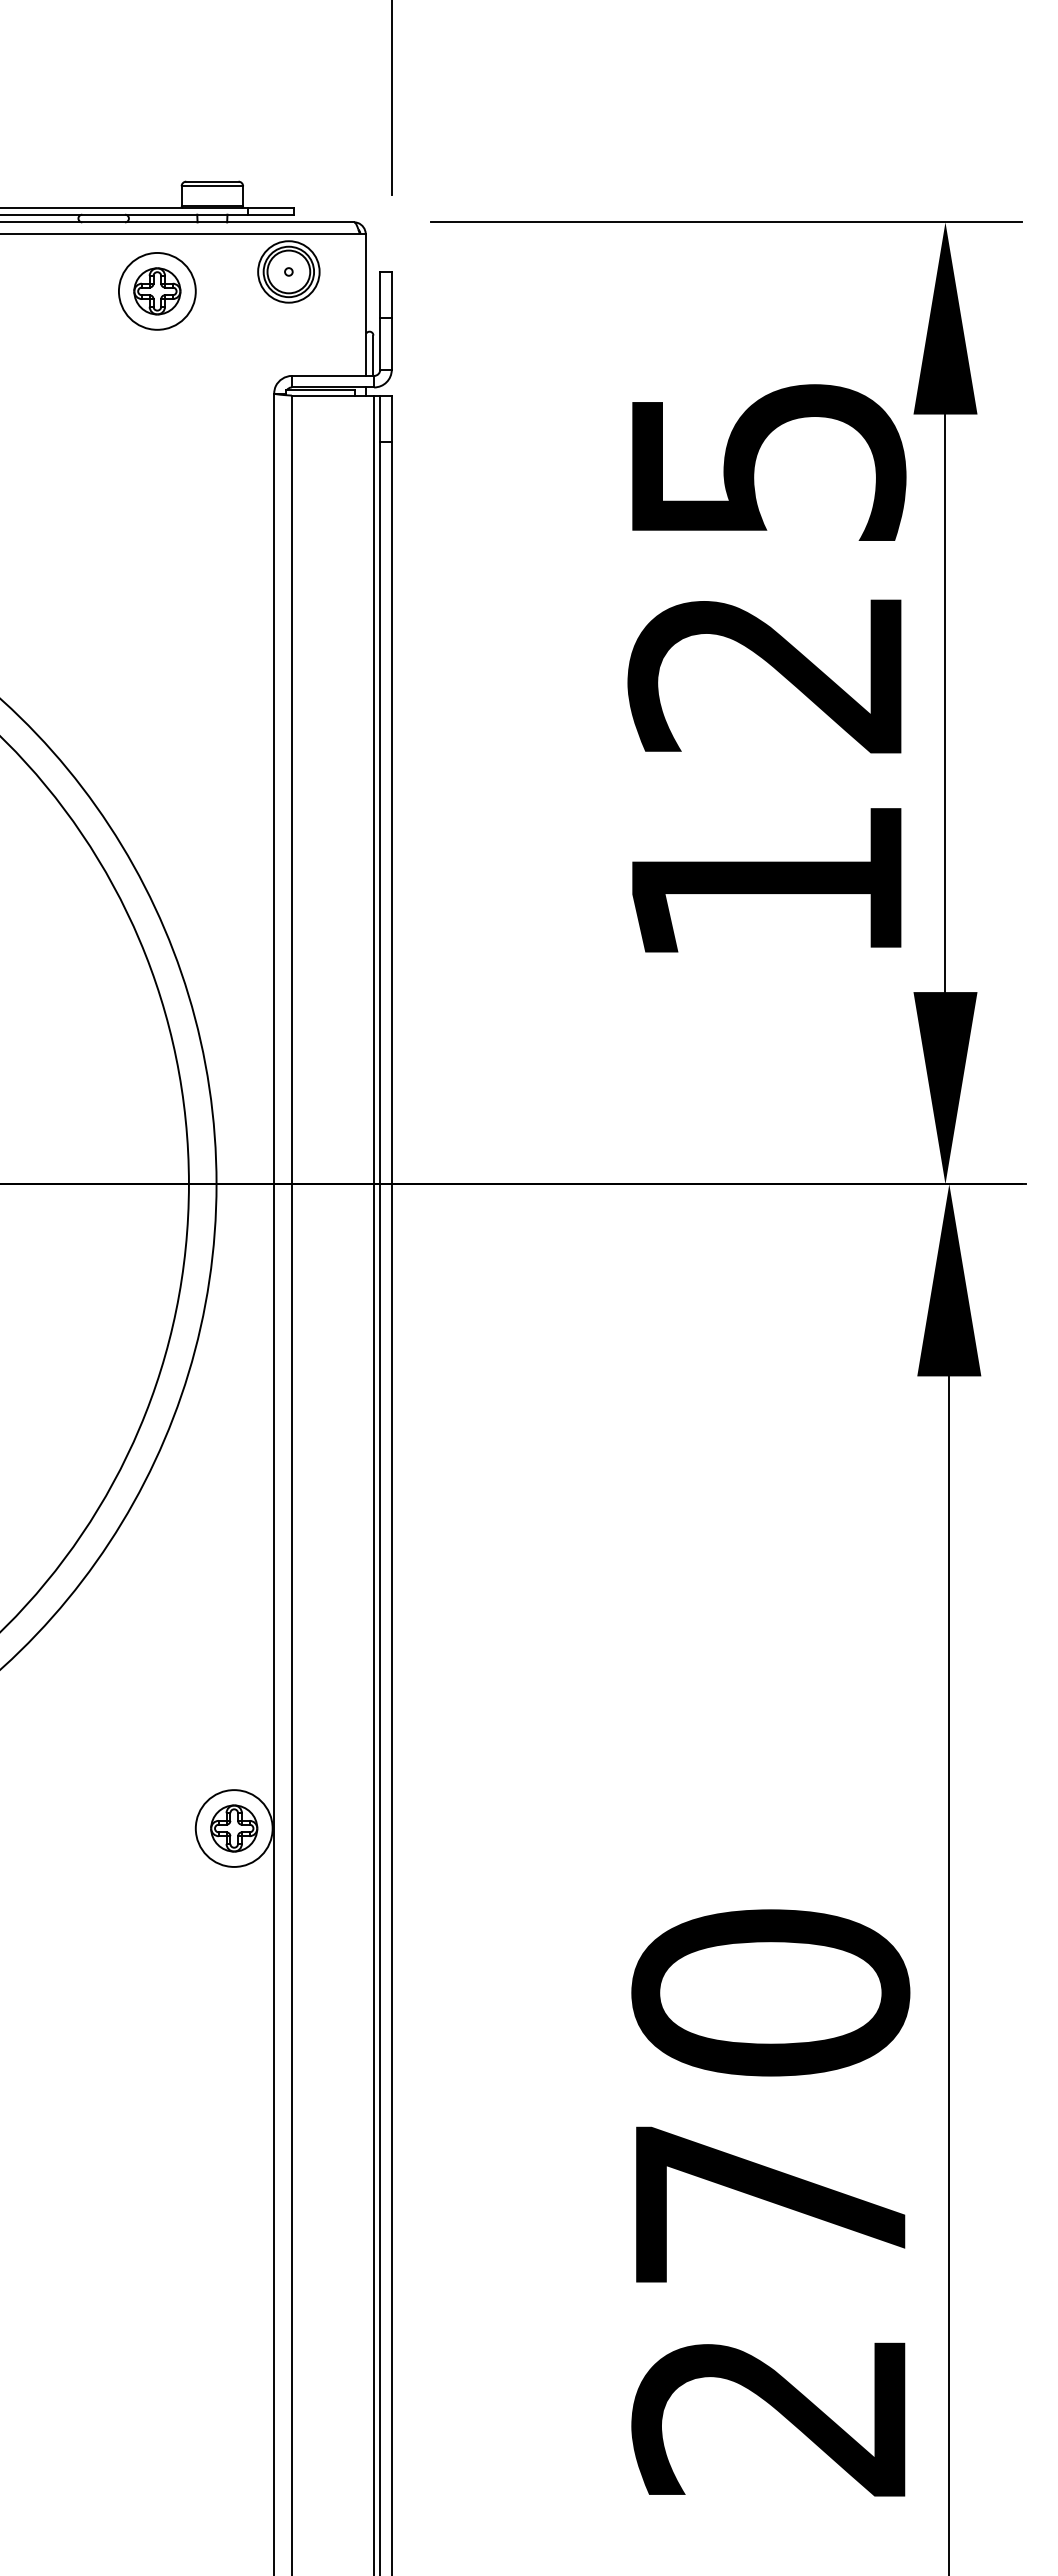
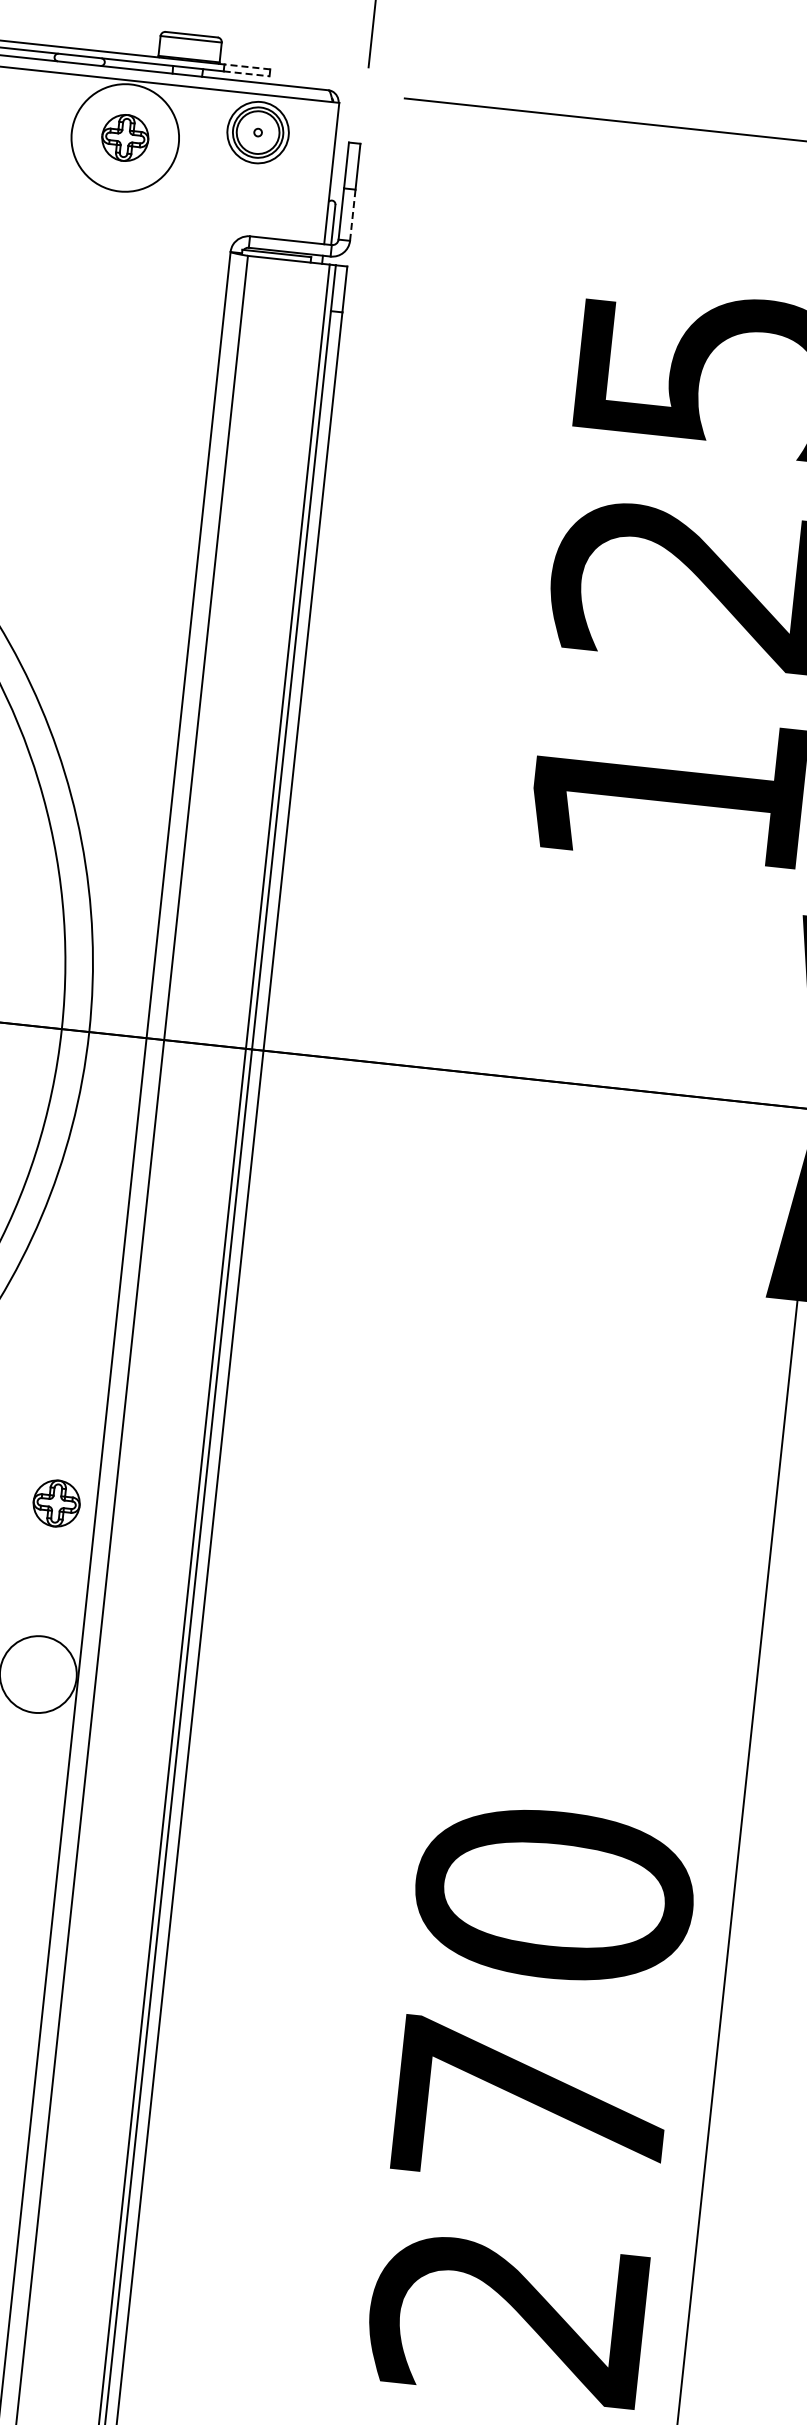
line: (270, 207) -> (246, 66), solid -> dashed
line: (271, 214) -> (246, 73), solid -> dashed
circle: (156, 290) -> (124, 136), size x1.4
line: (391, 344) -> (352, 215), solid -> dashed
part: (234, 1828) -> (56, 1503), moved

